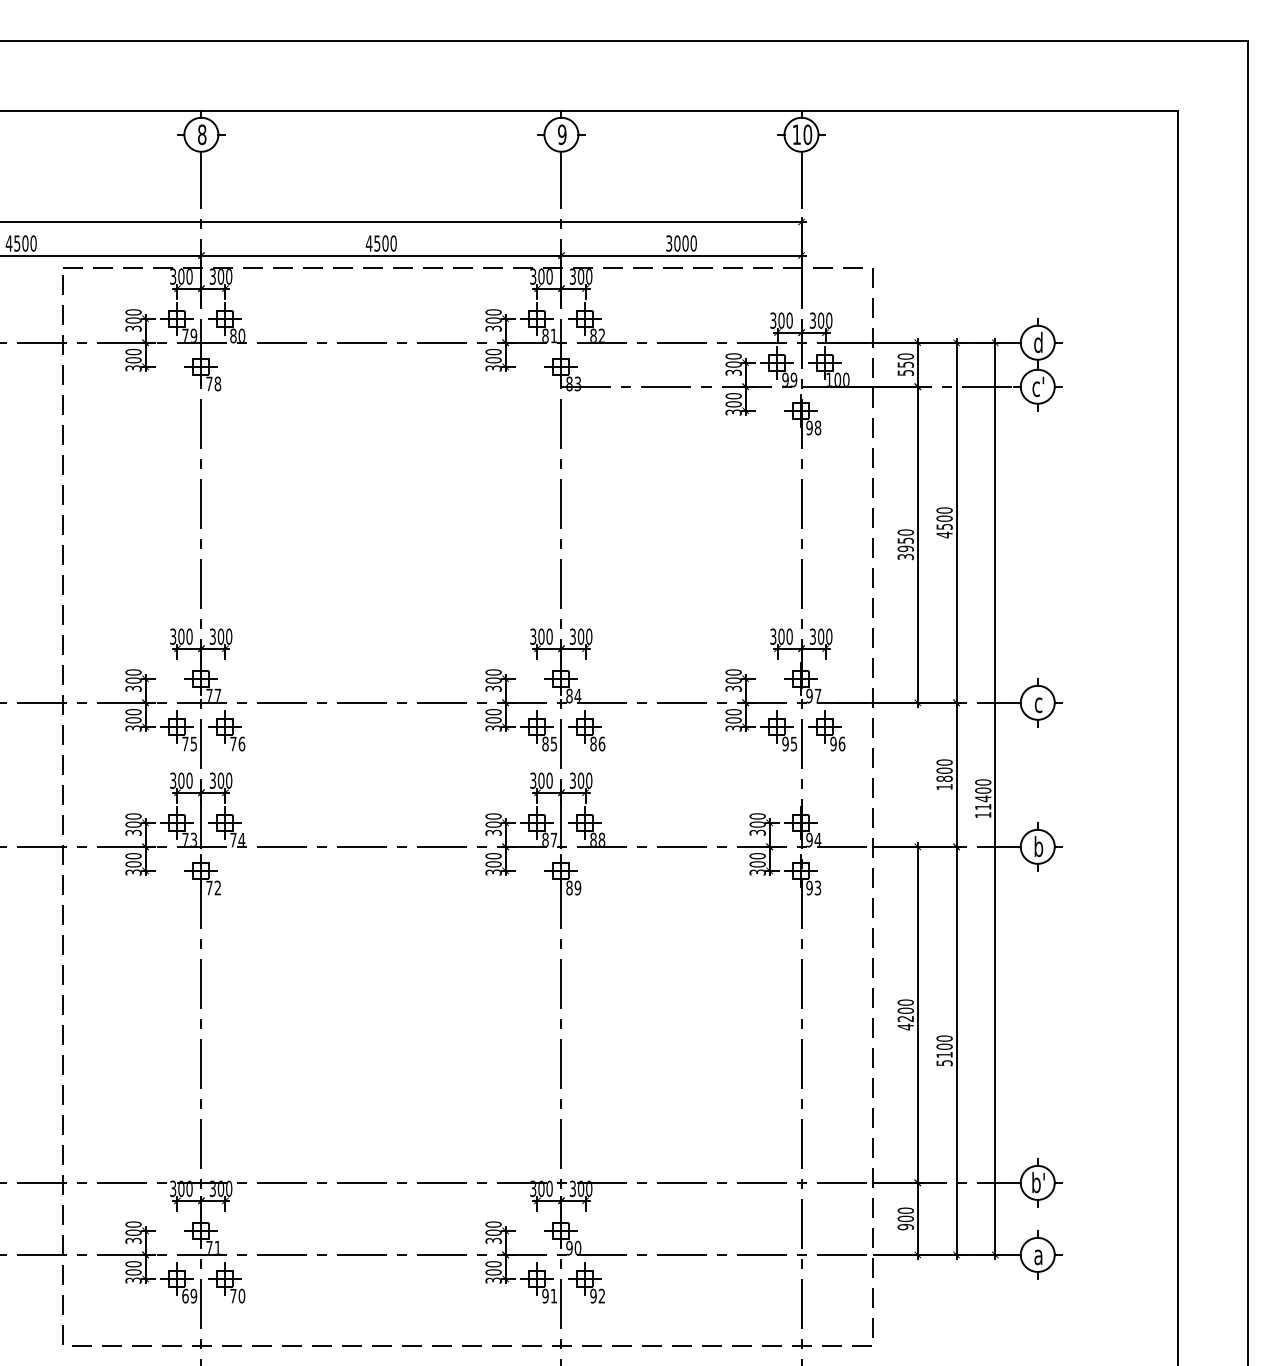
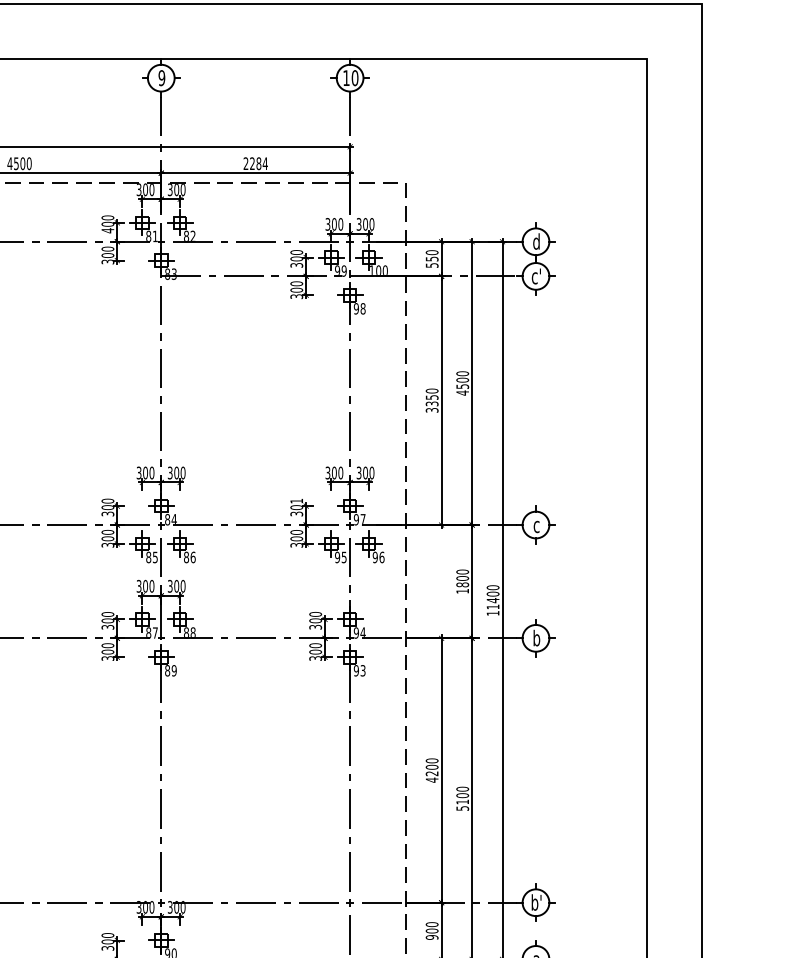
text: (681, 243) -> (255, 163), 3000 -> 2284
text: (493, 328) -> (107, 230), 300 -> 400
text: (905, 548) -> (431, 403), 3950 -> 3350
text: (733, 672) -> (296, 501), 300 -> 301

